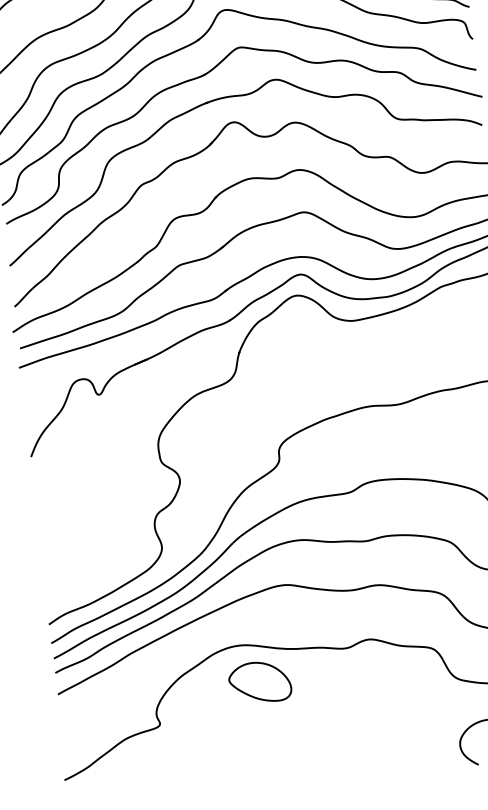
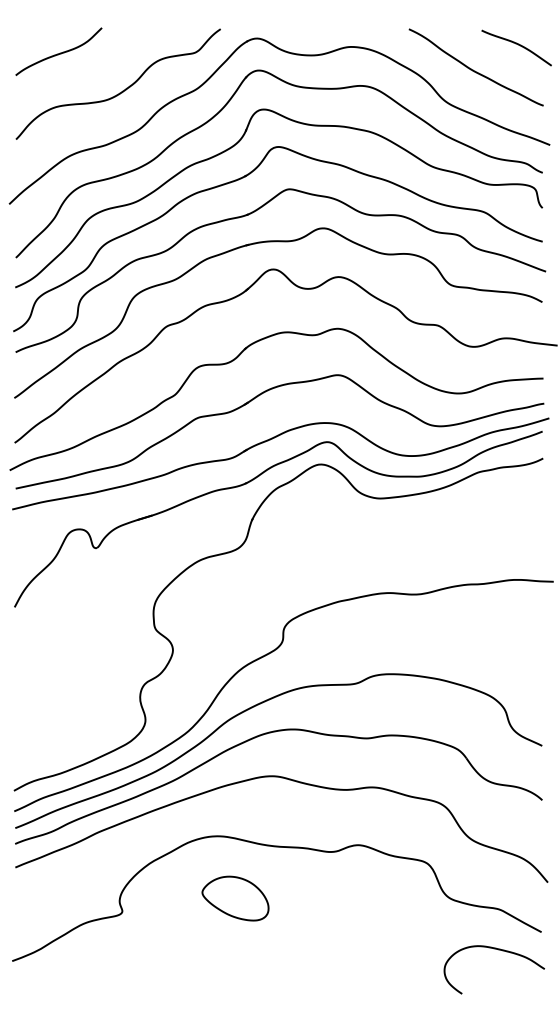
part: (260, 682) -> (235, 898), moved

